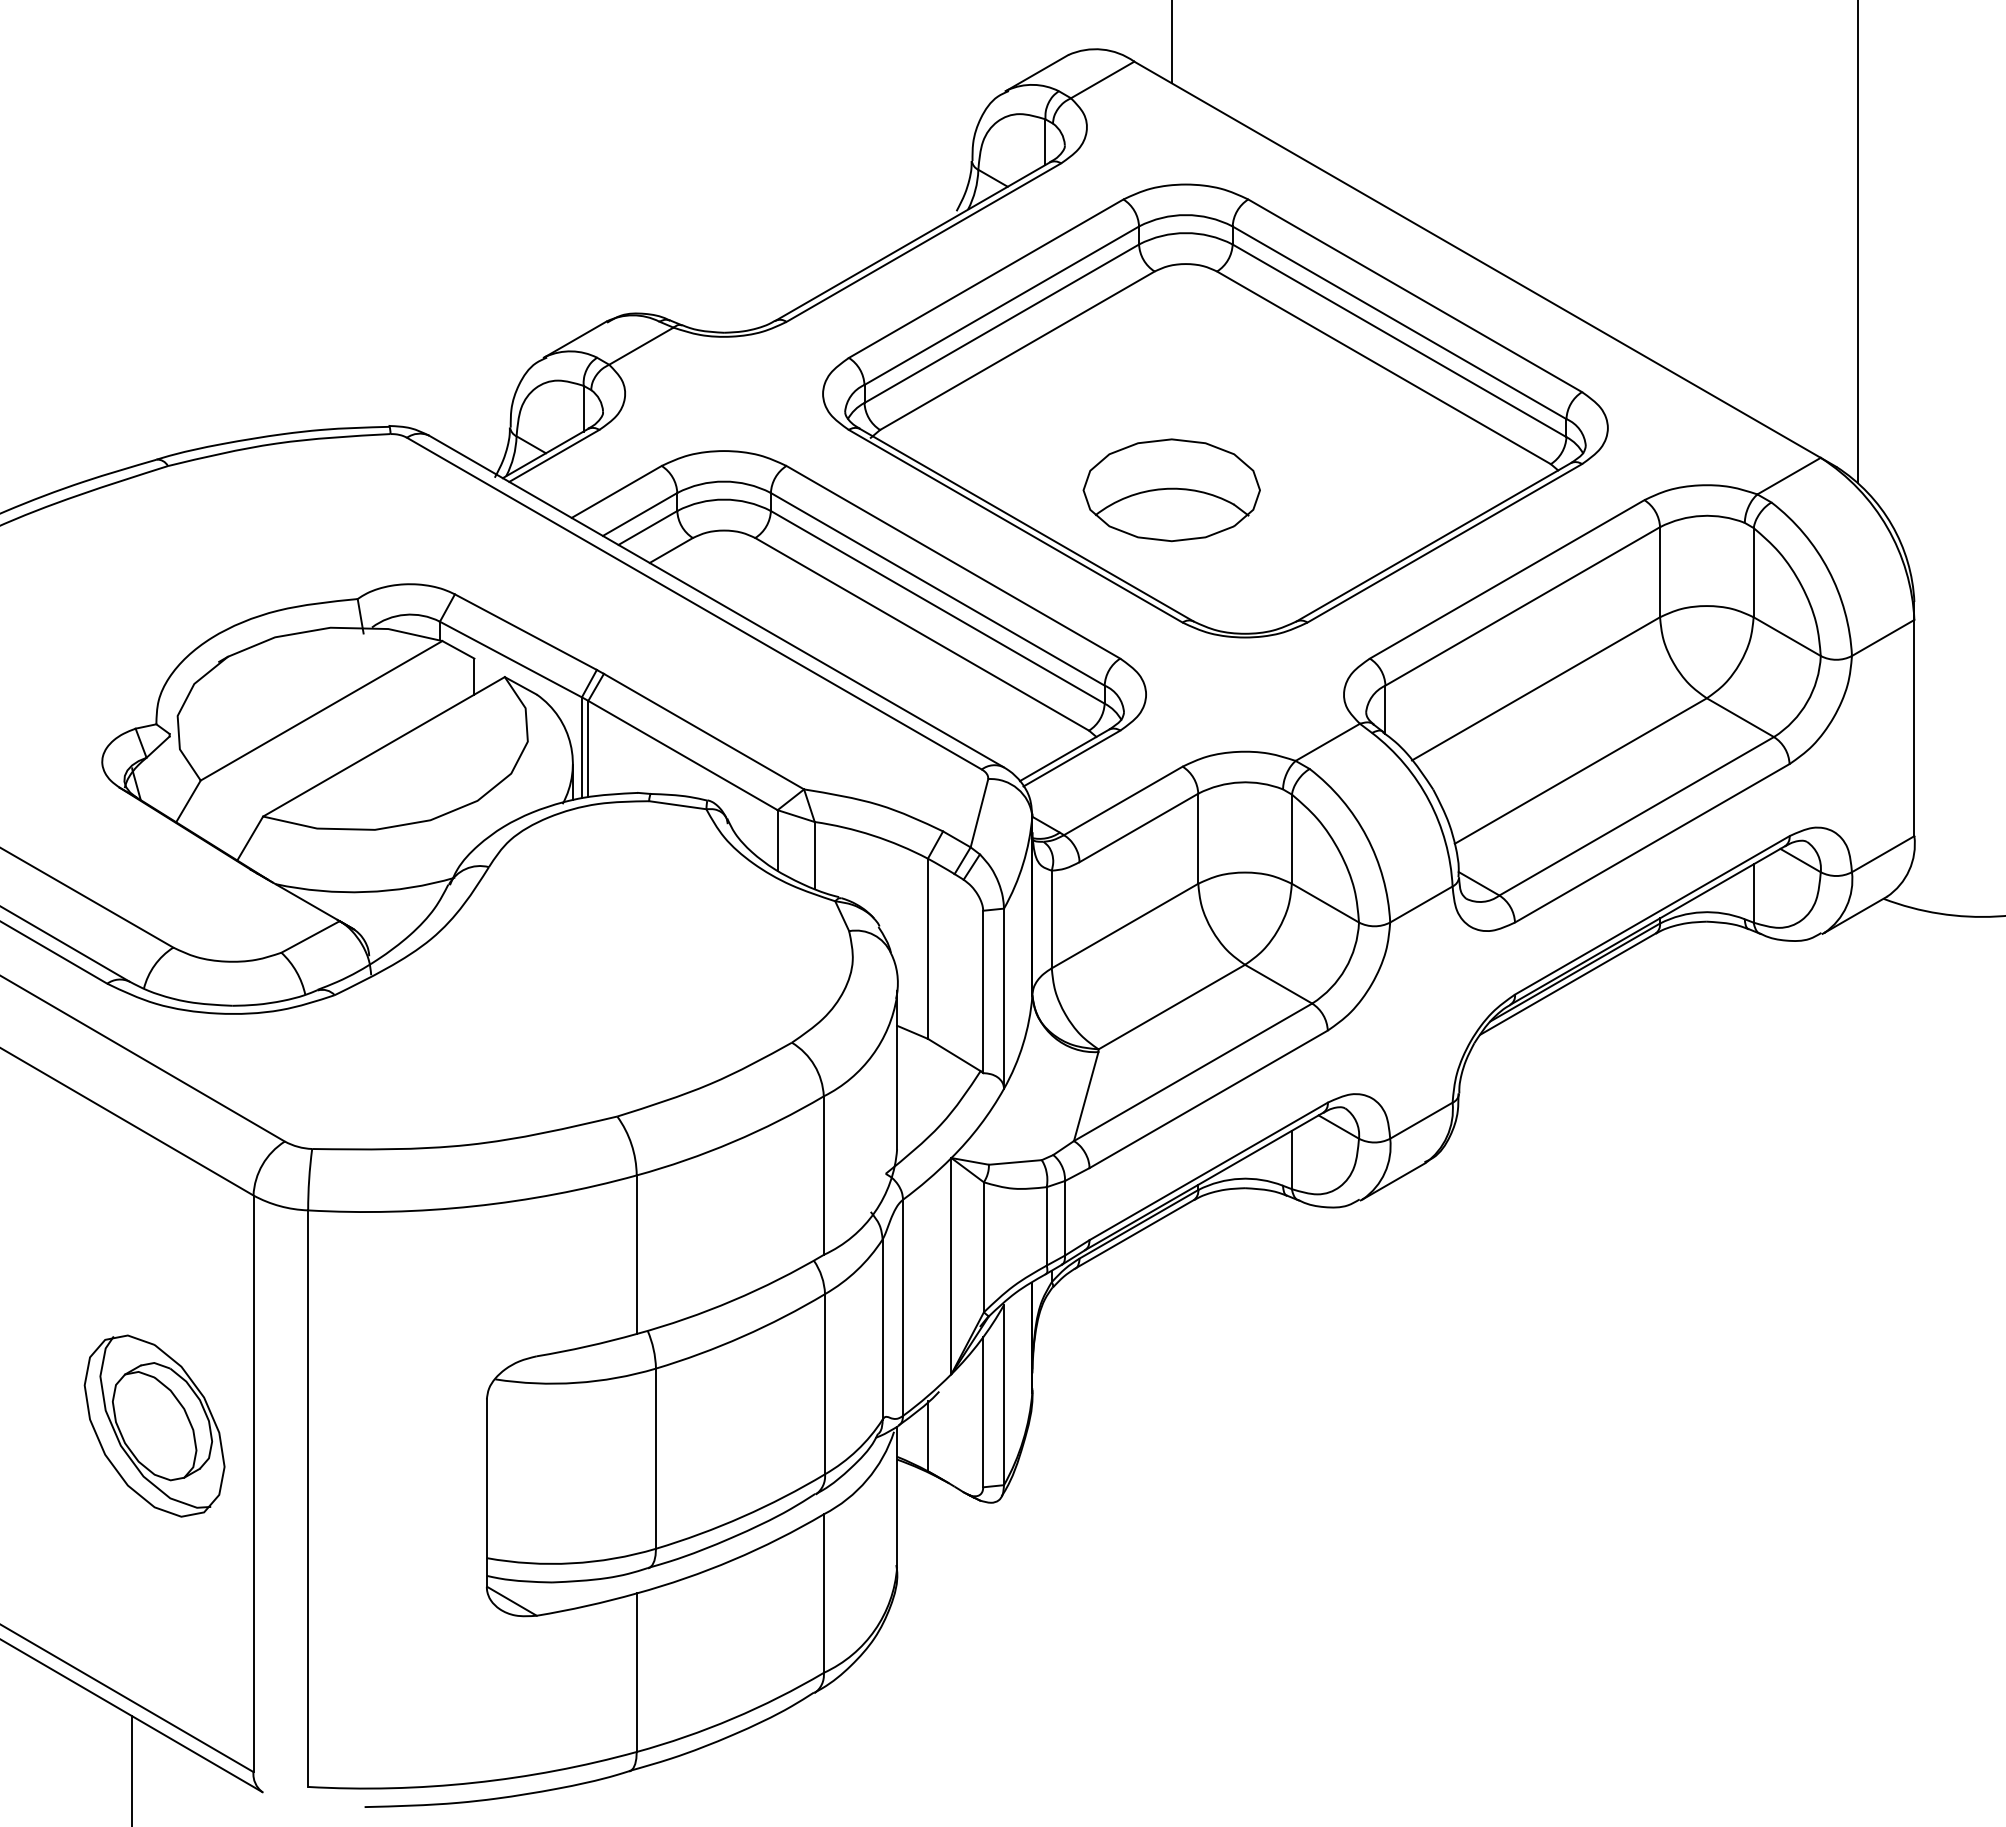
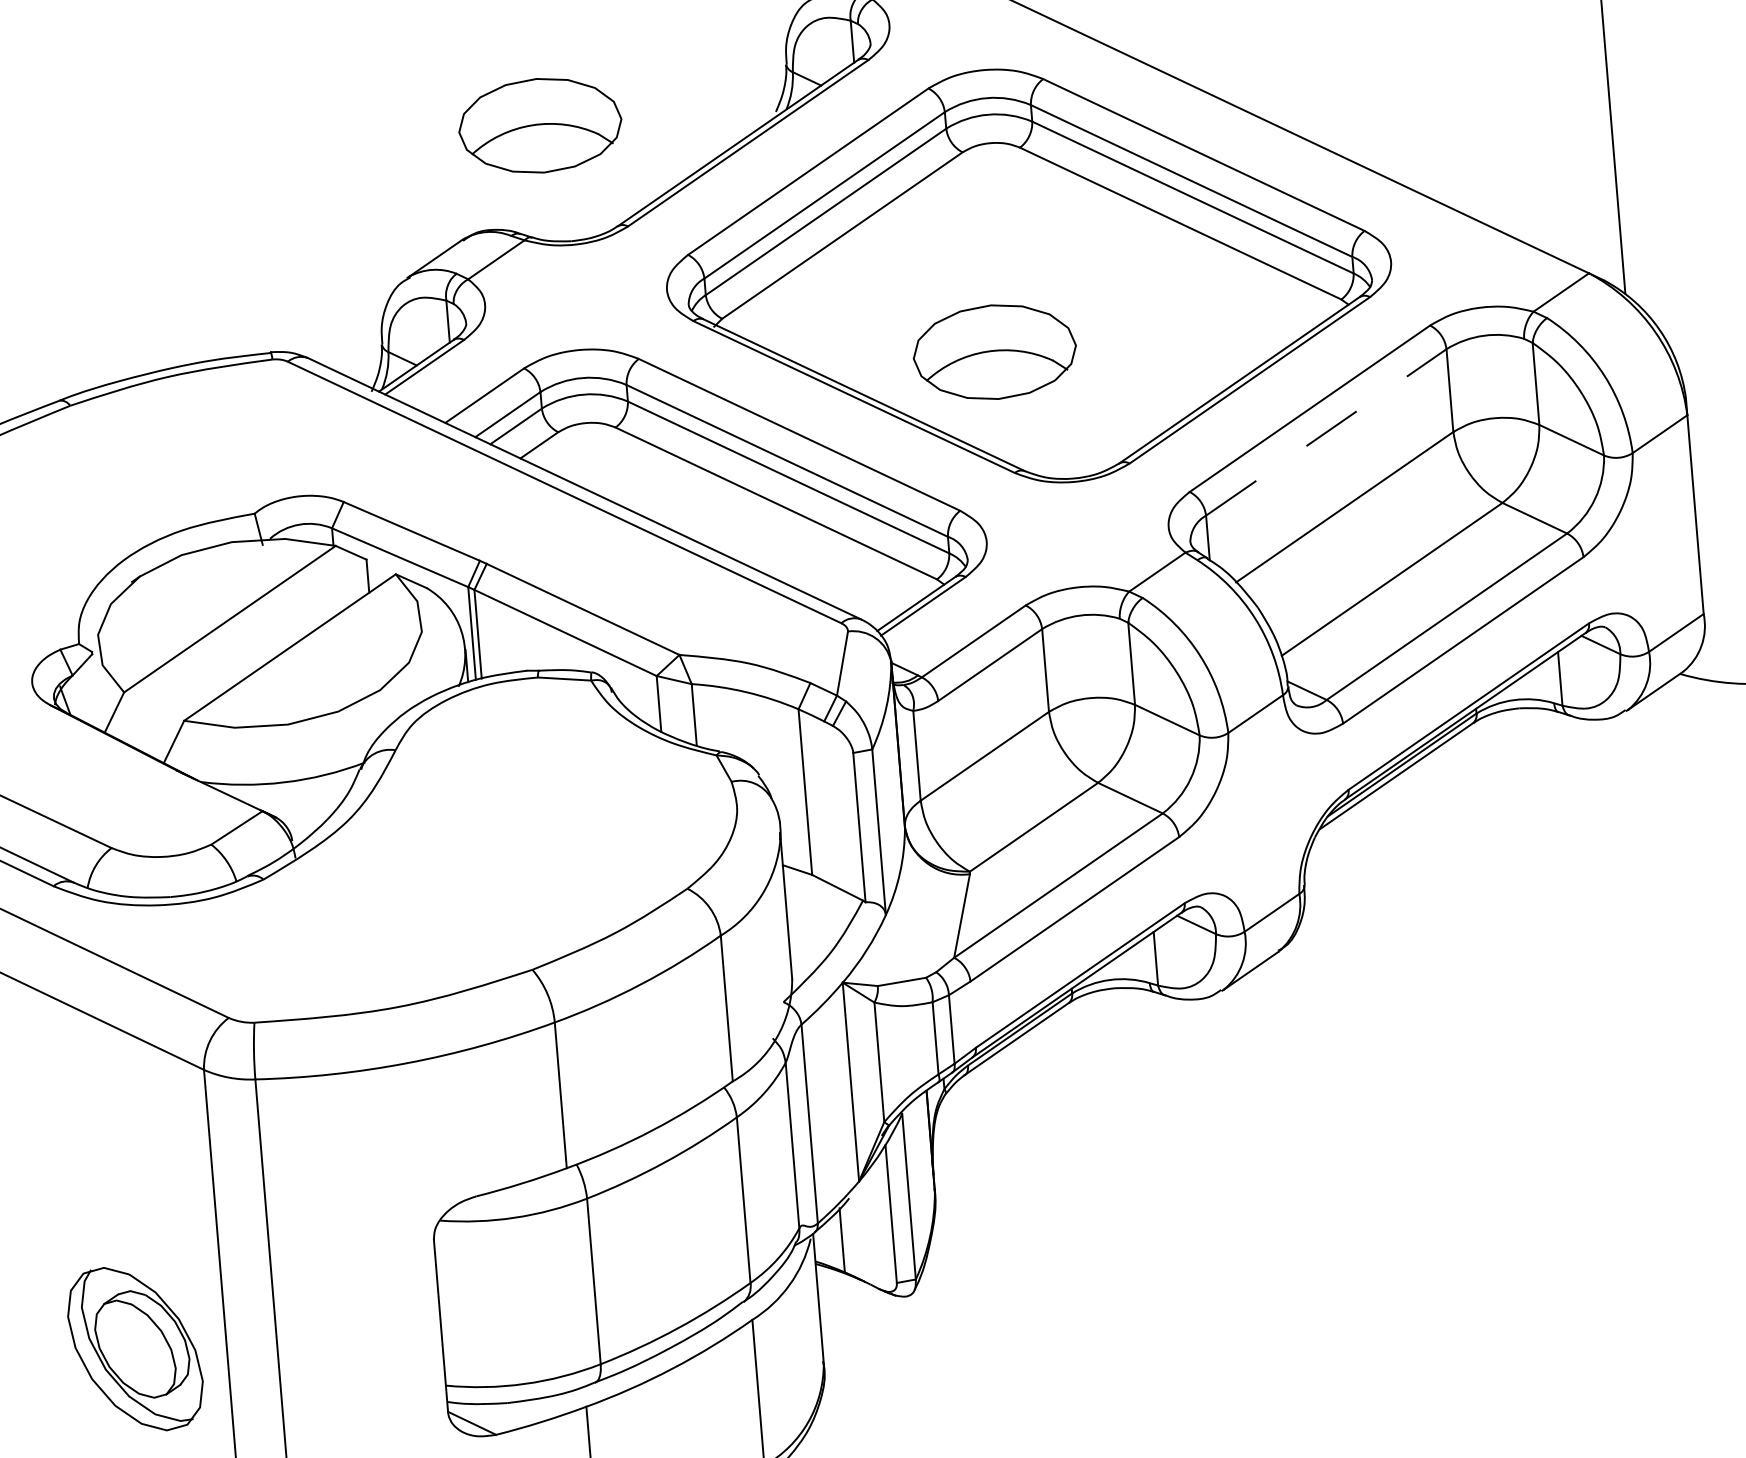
part: (700, 205) -> (540, 126), added
line: (1522, 606) -> (1326, 432), solid -> dashed
part: (154, 1425) -> (135, 1348), moved

